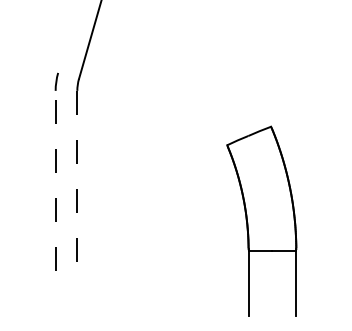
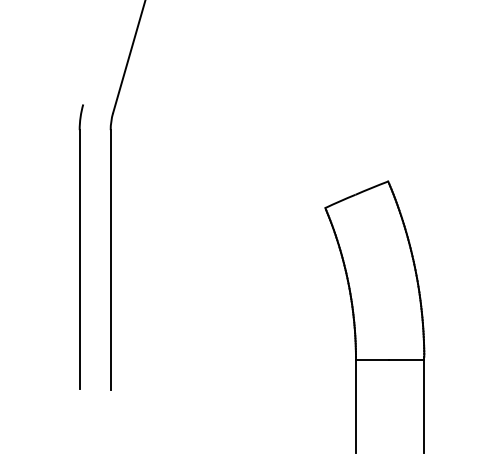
line: (55, 180) -> (79, 258), dashed -> solid
line: (77, 181) -> (110, 259), dashed -> solid

